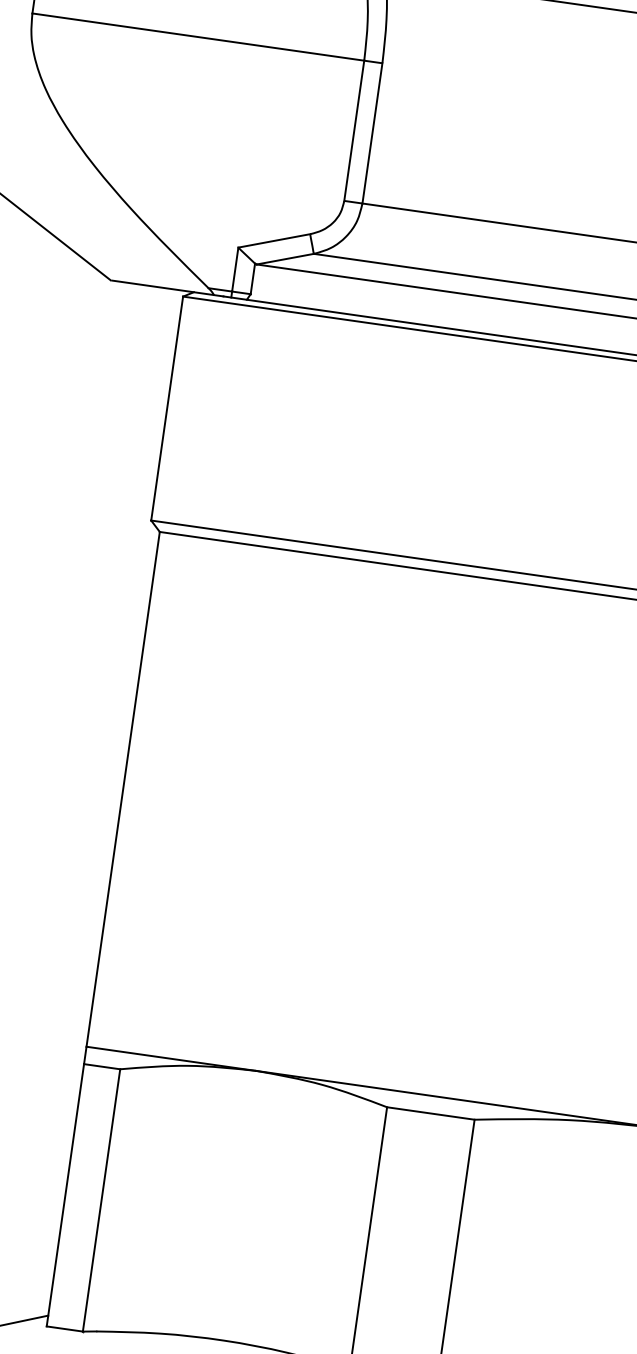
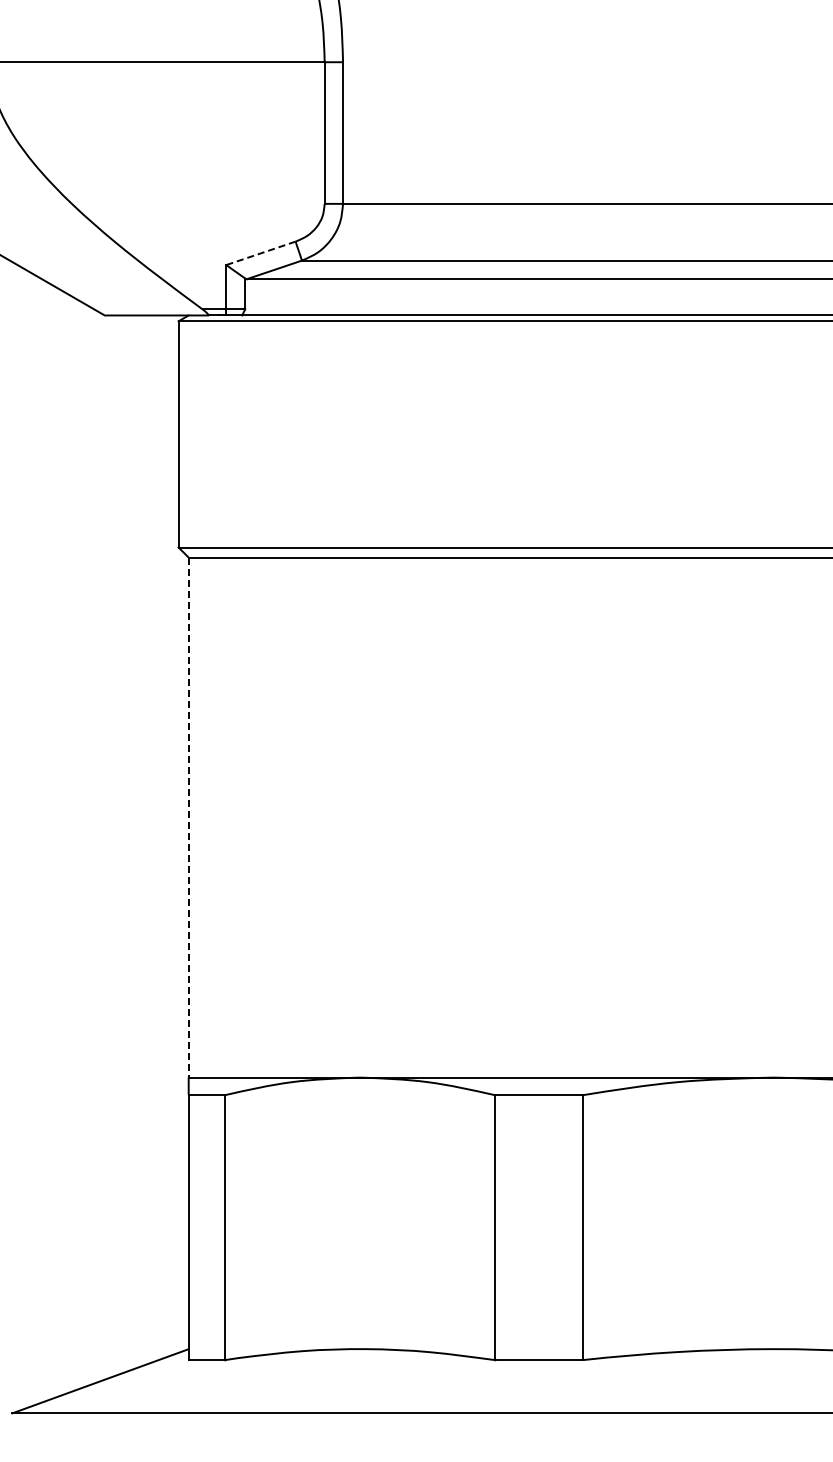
line: (274, 241) -> (261, 253), solid -> dashed
line: (122, 789) -> (188, 817), solid -> dashed

